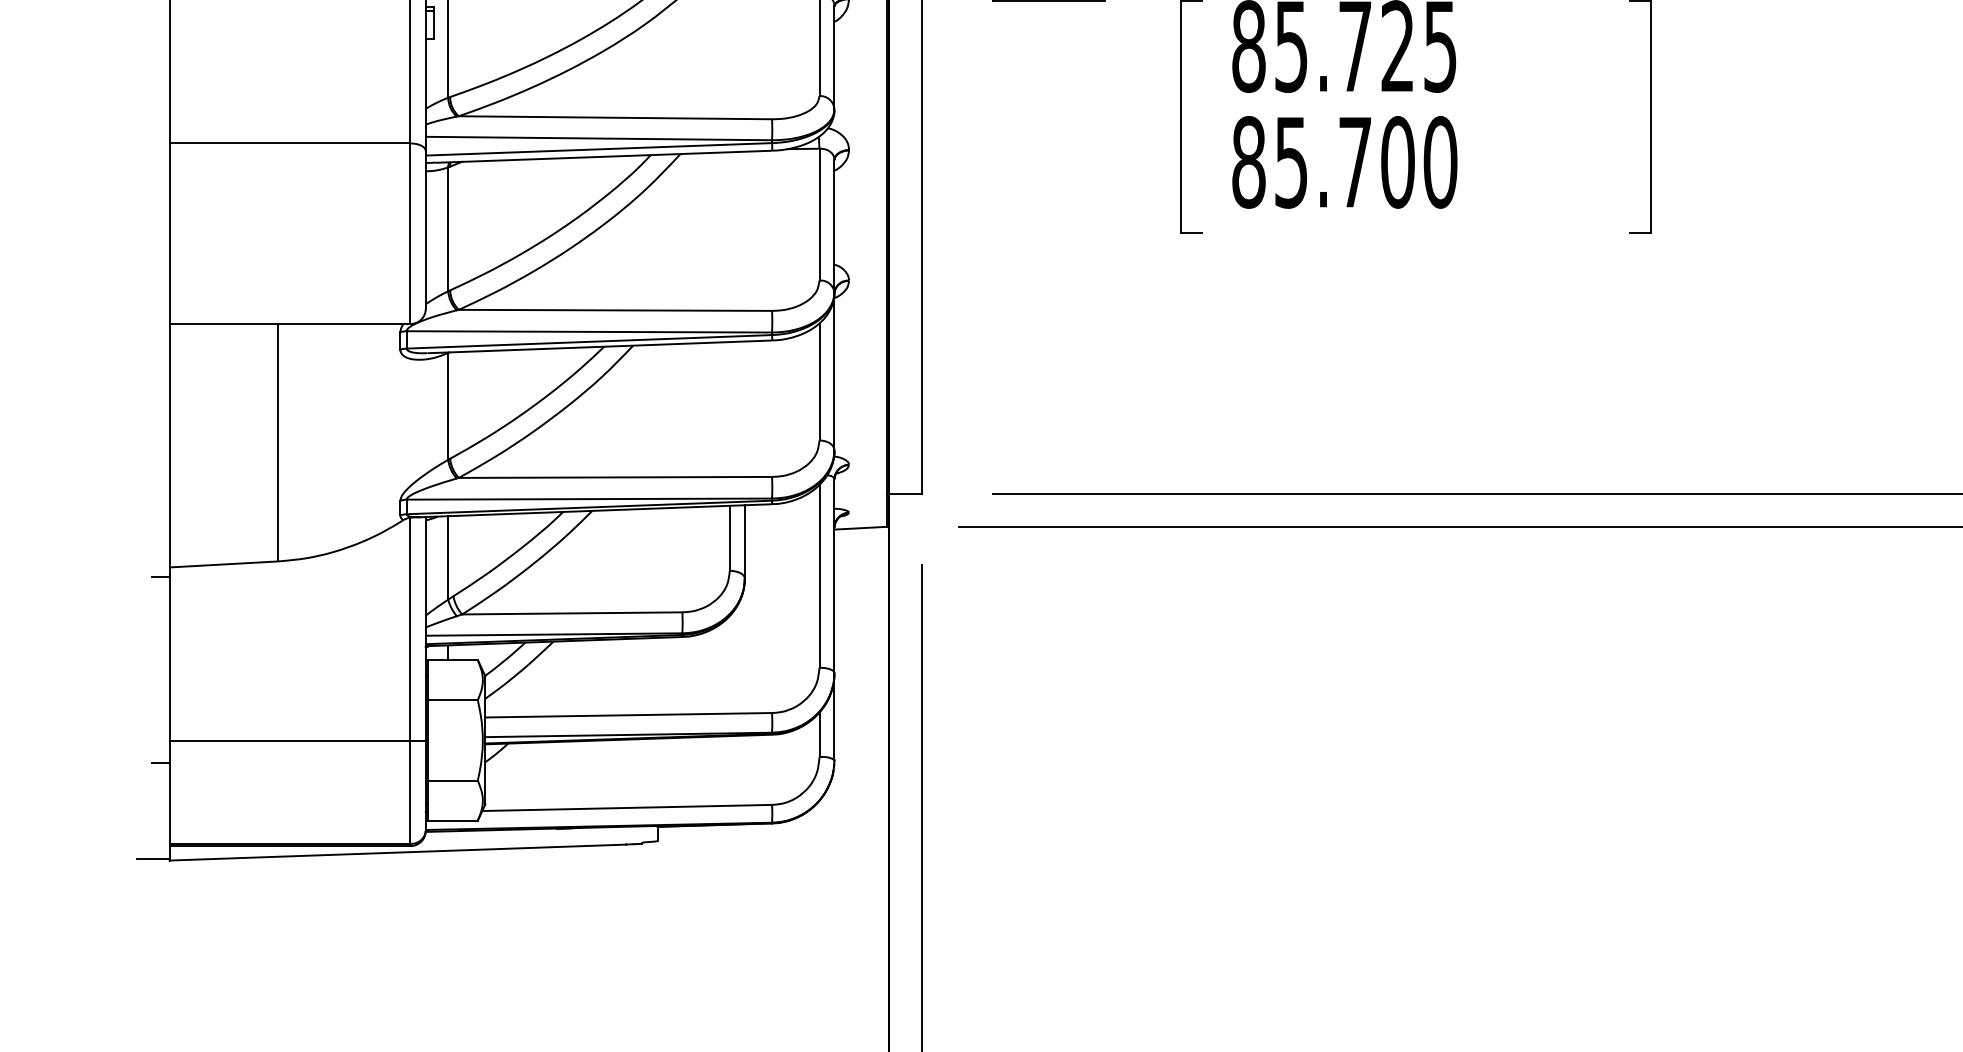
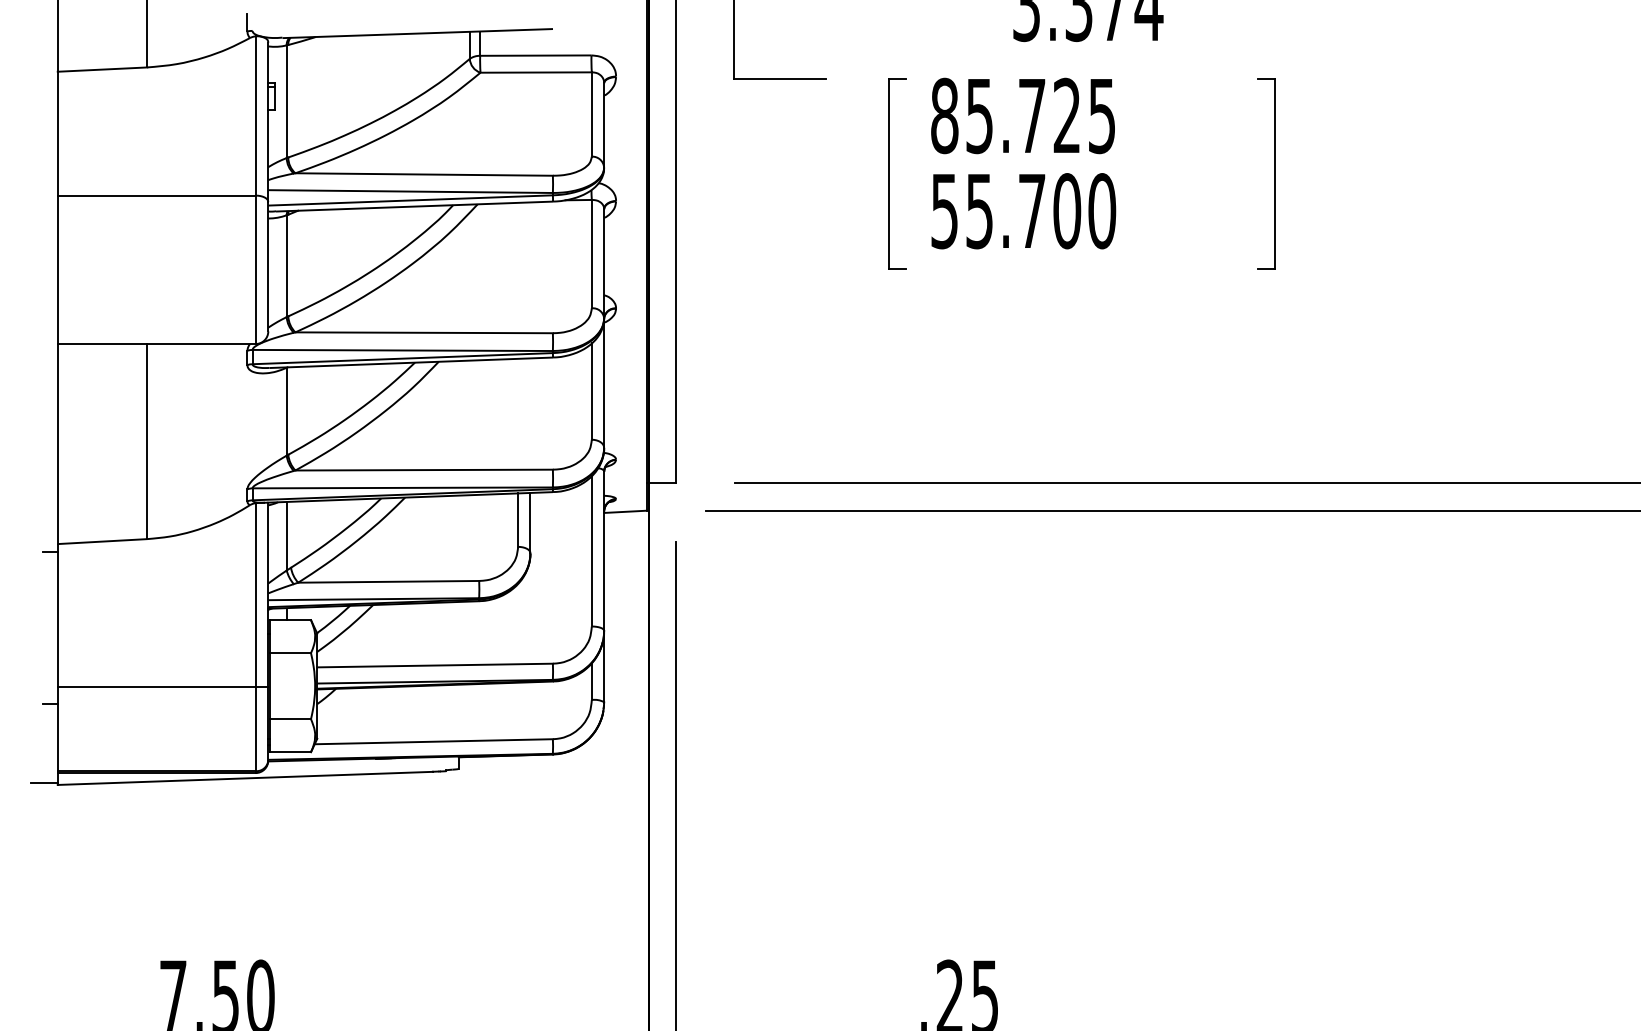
text: (1248, 162) -> (944, 211), 85.700 -> 55.700

